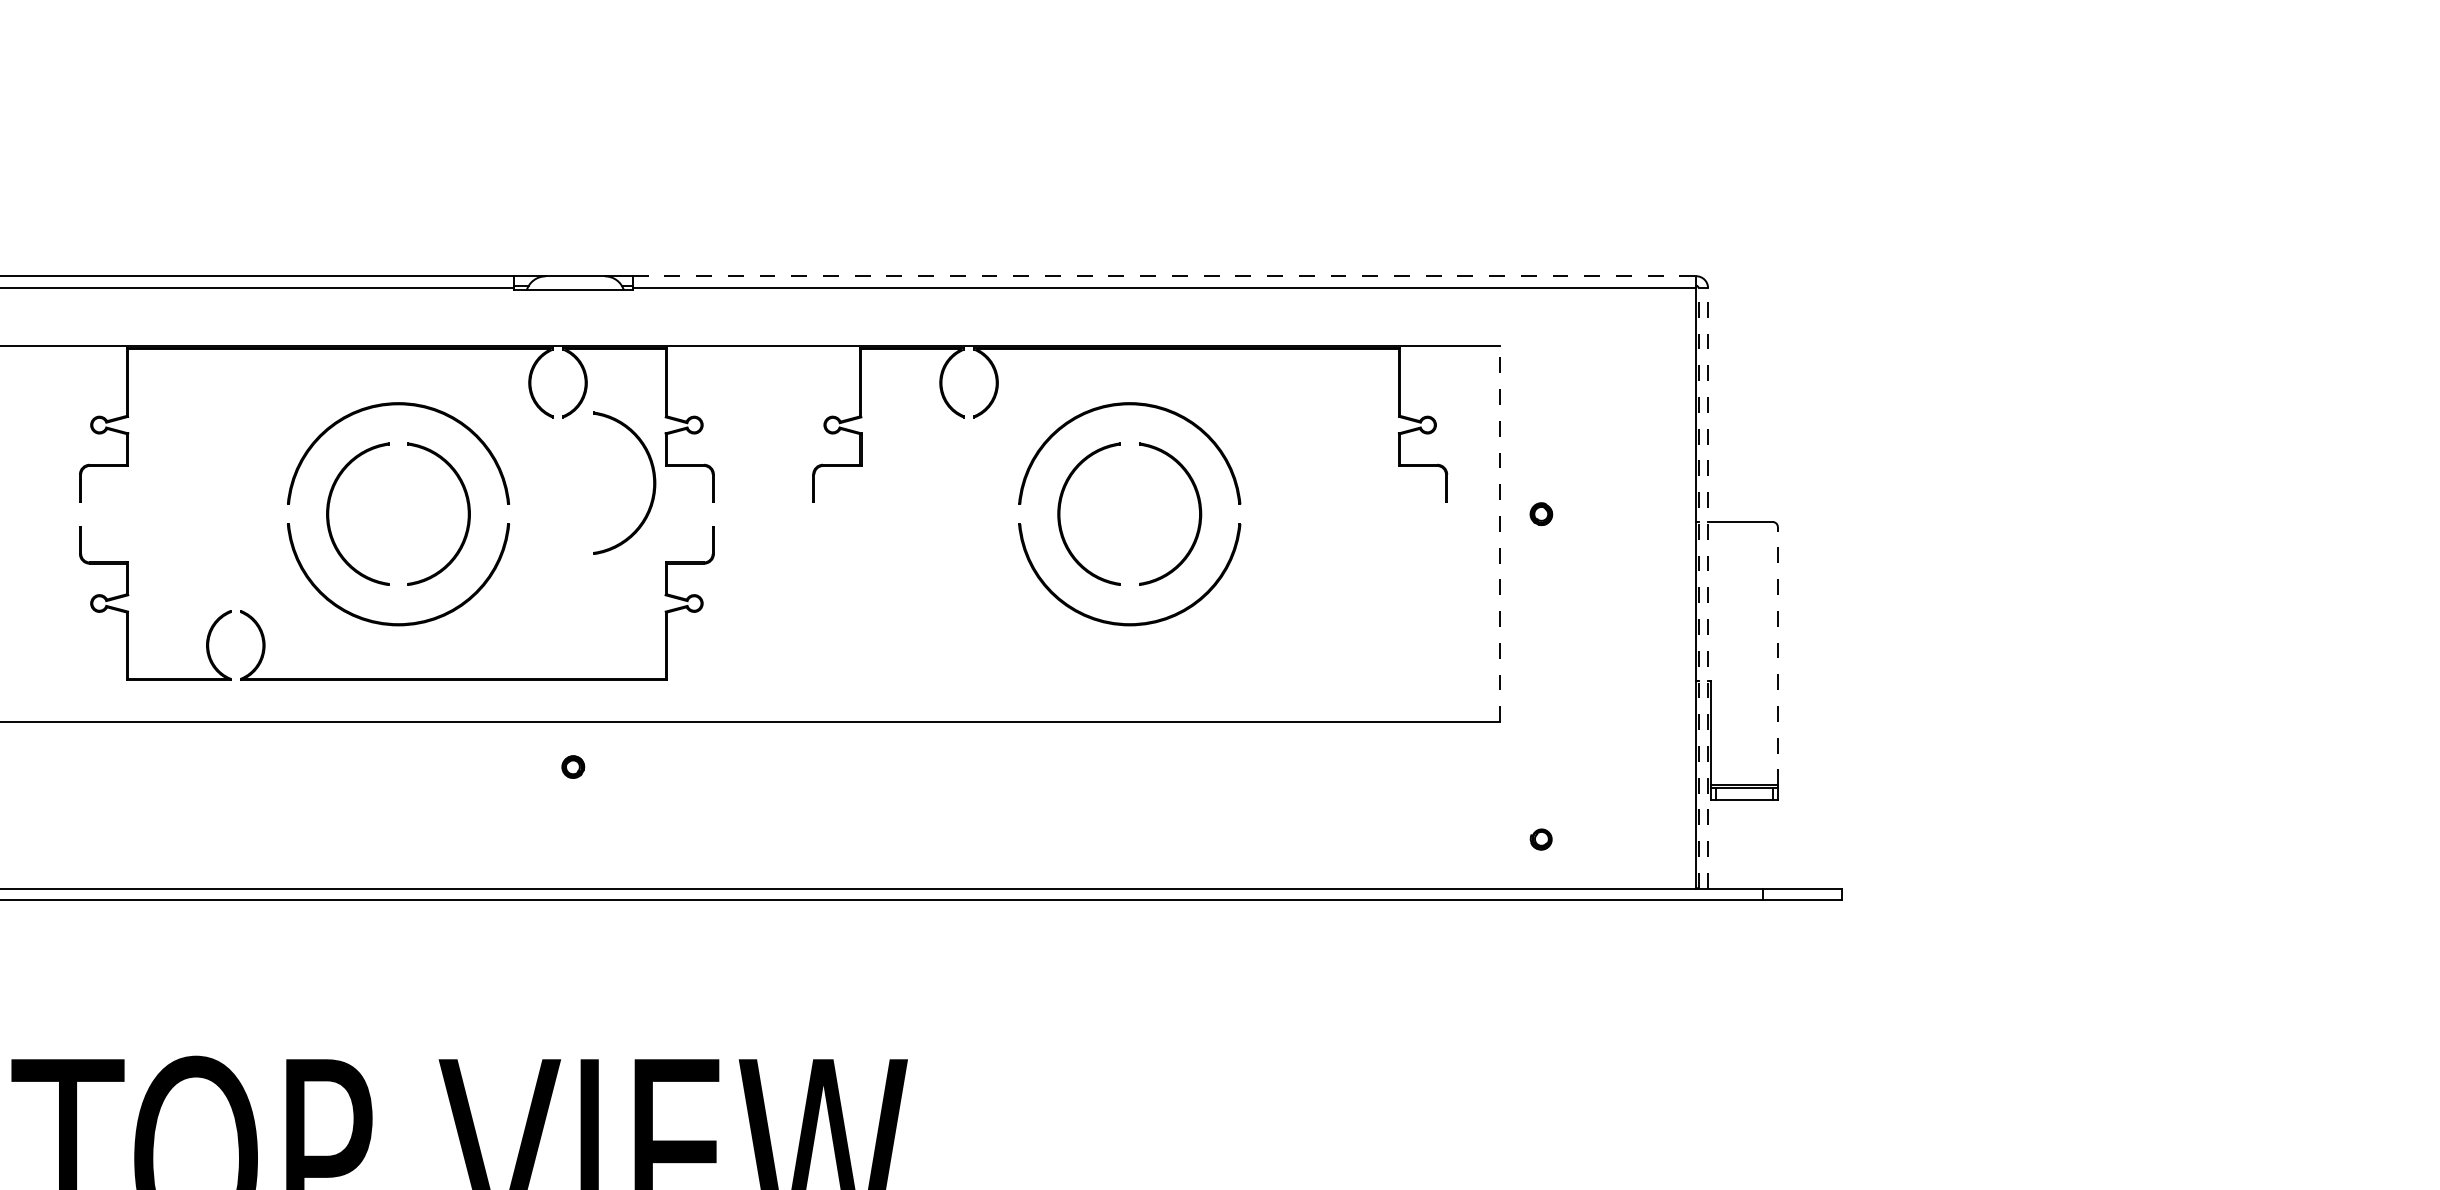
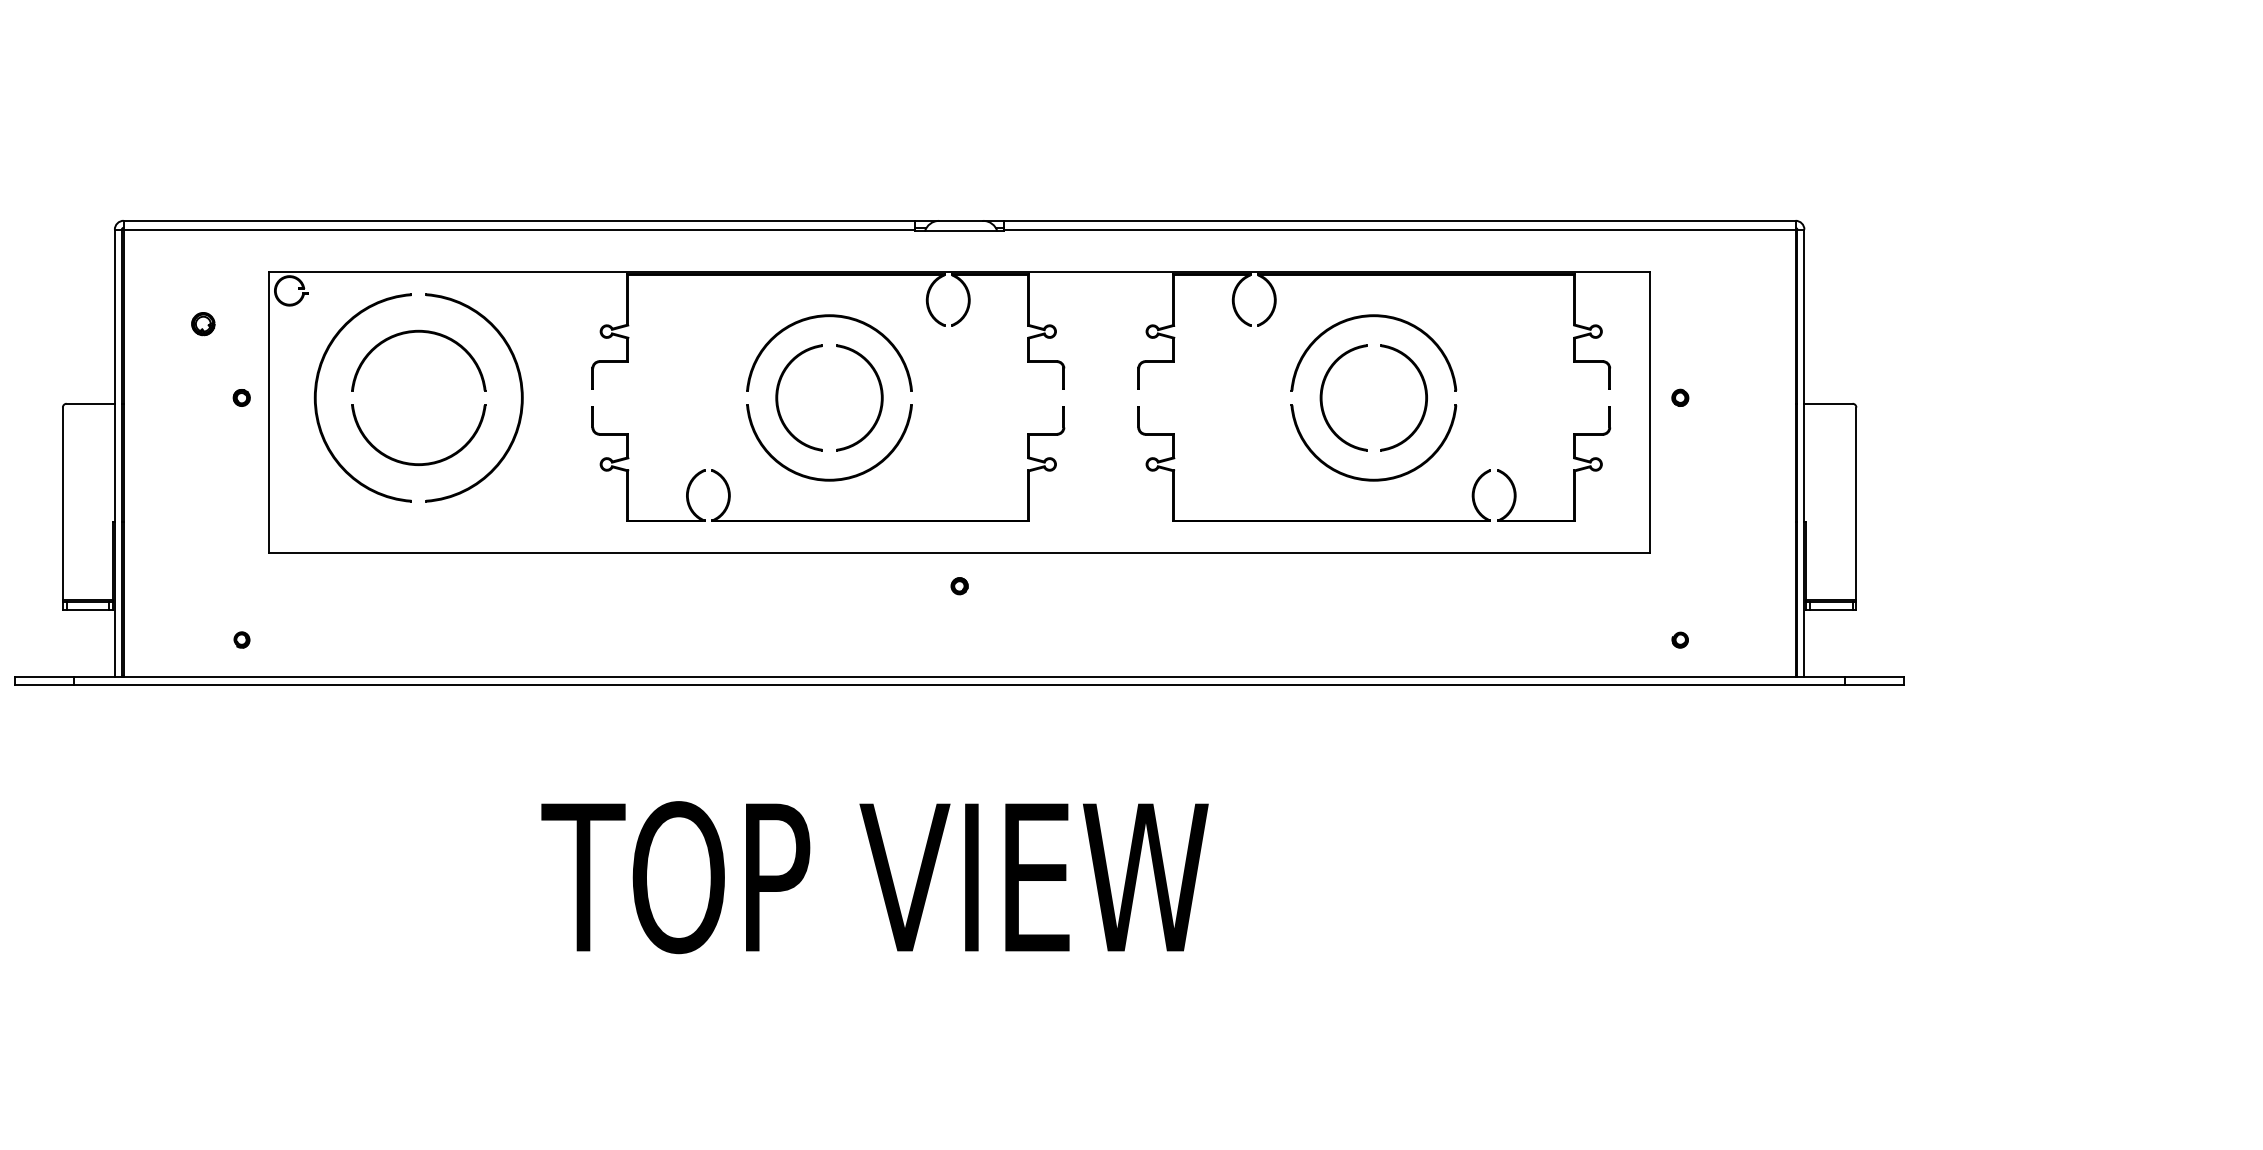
line: (1164, 275) -> (1399, 220), dashed -> solid
part: (652, 482) -> (1018, 374), removed
line: (1499, 533) -> (1649, 412), dashed -> solid
line: (1698, 588) -> (1797, 453), dashed -> solid
line: (1708, 588) -> (1804, 453), dashed -> solid
line: (1778, 655) -> (1856, 503), dashed -> solid
part: (1130, 678) -> (1374, 520), added

